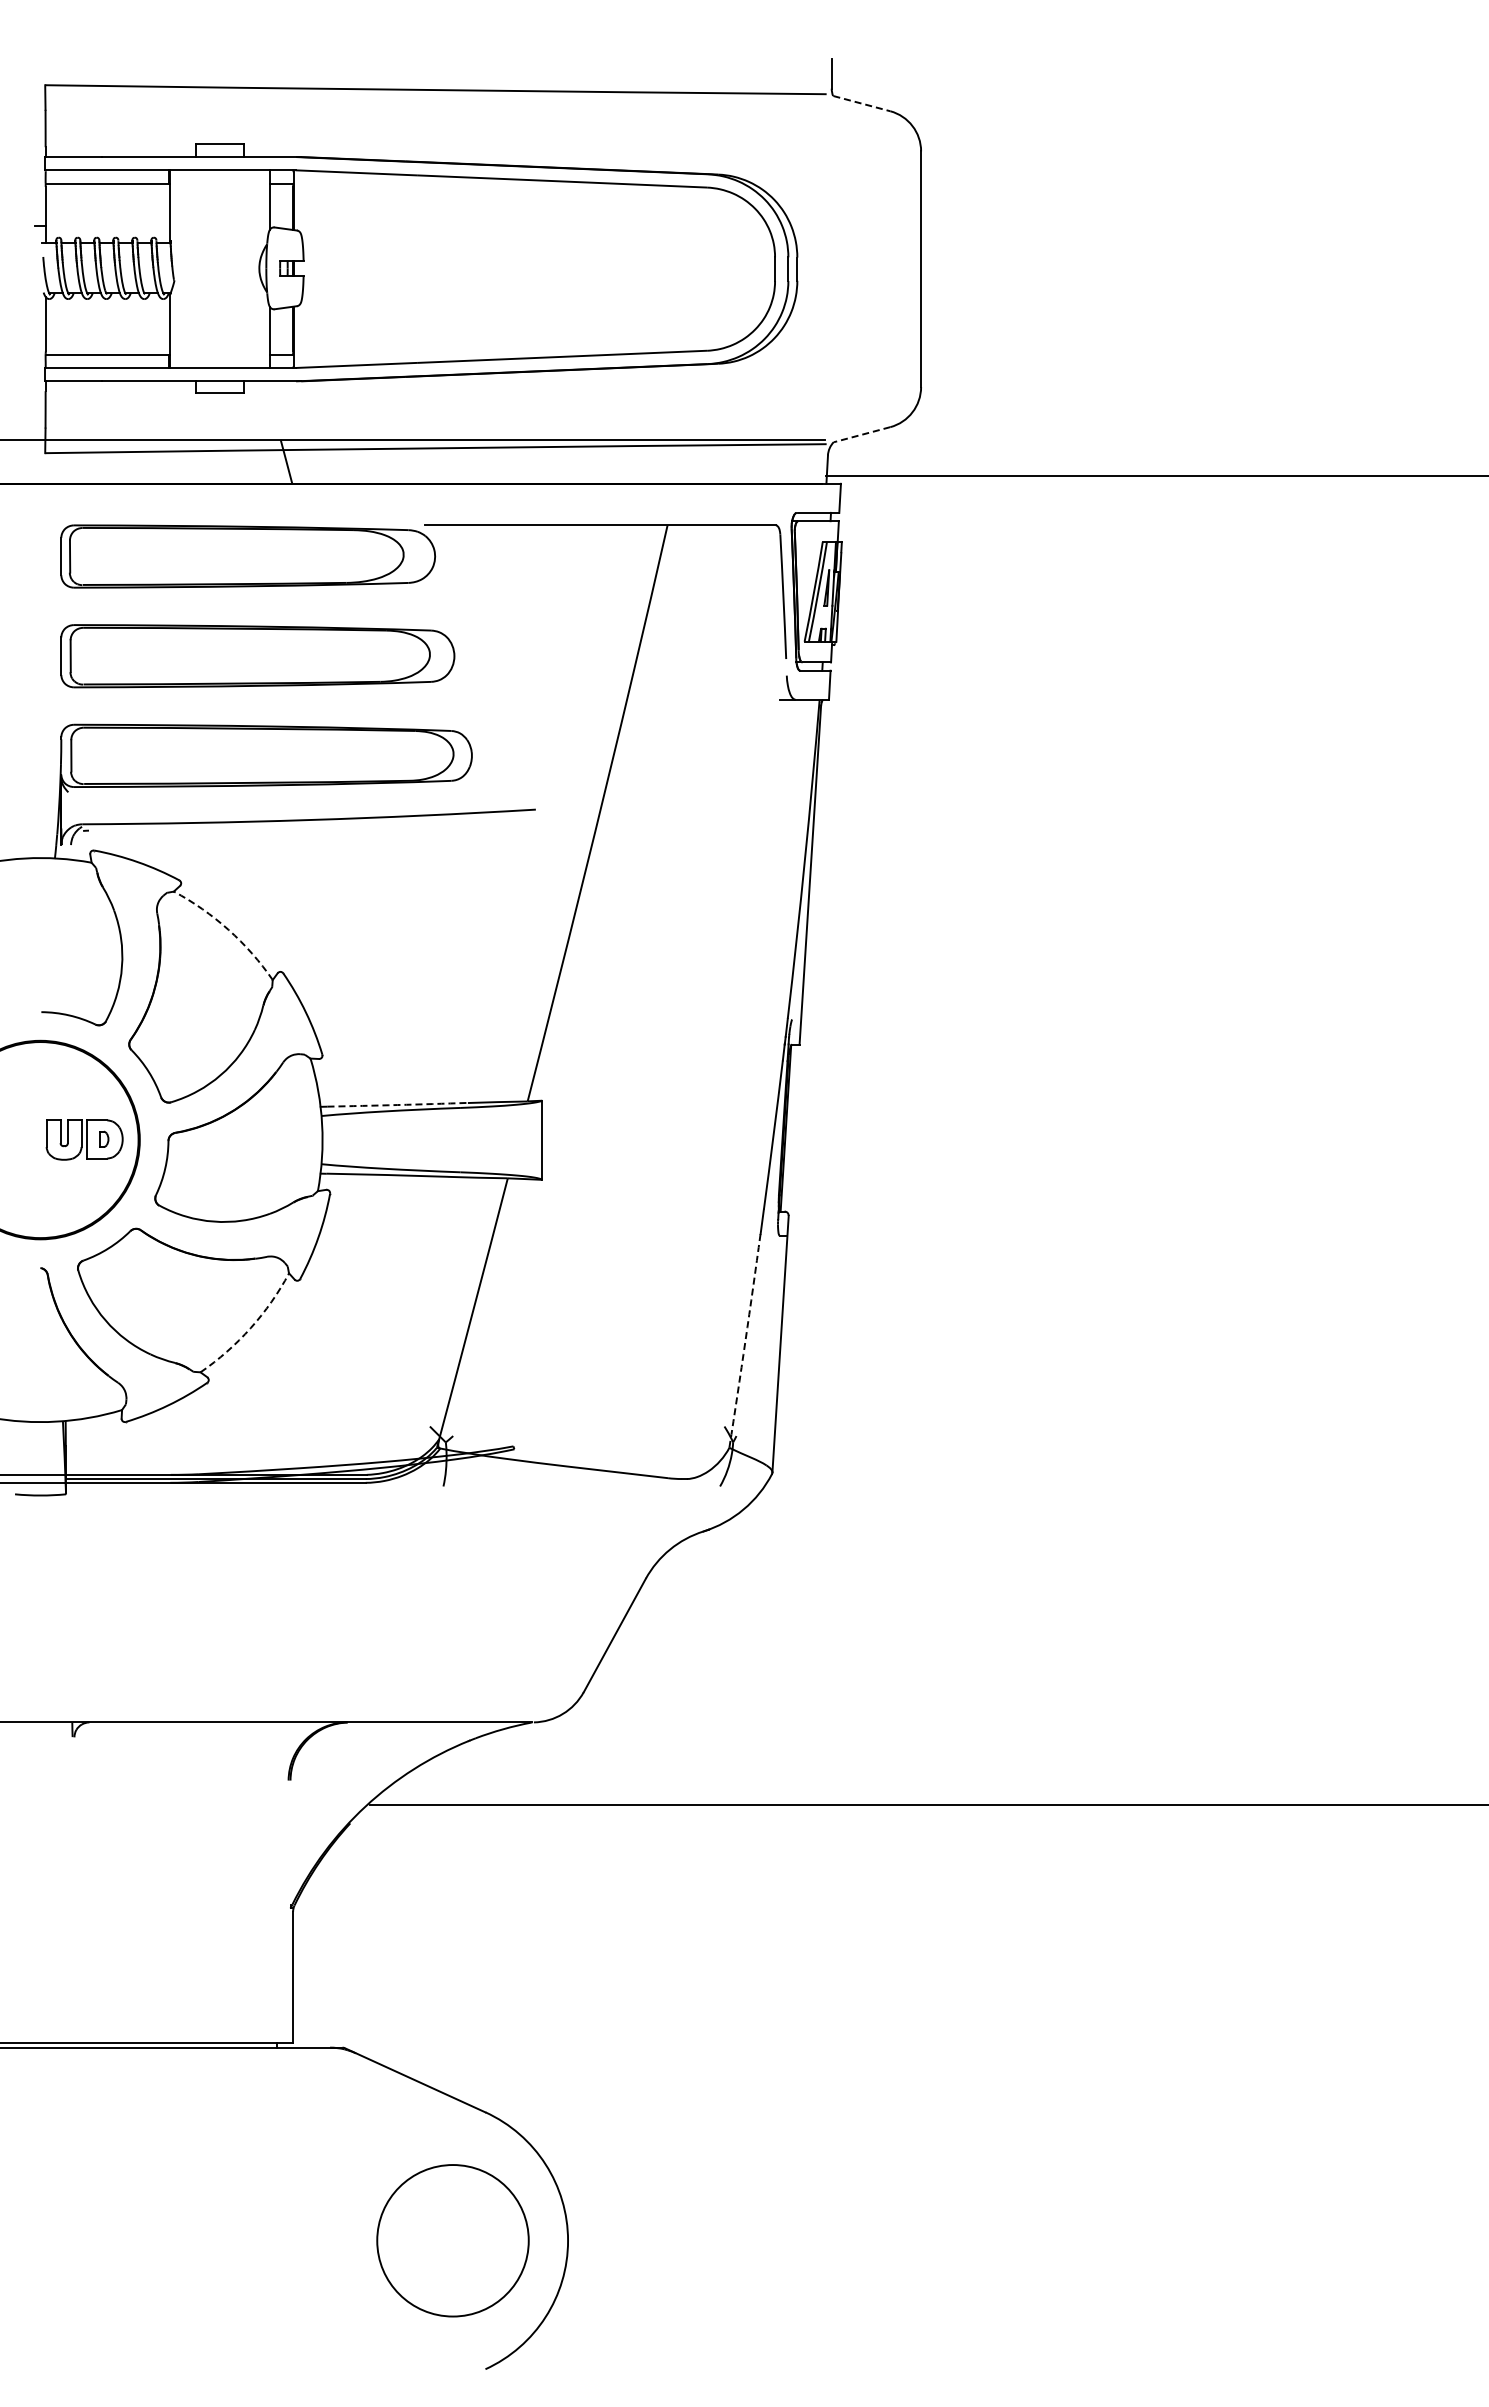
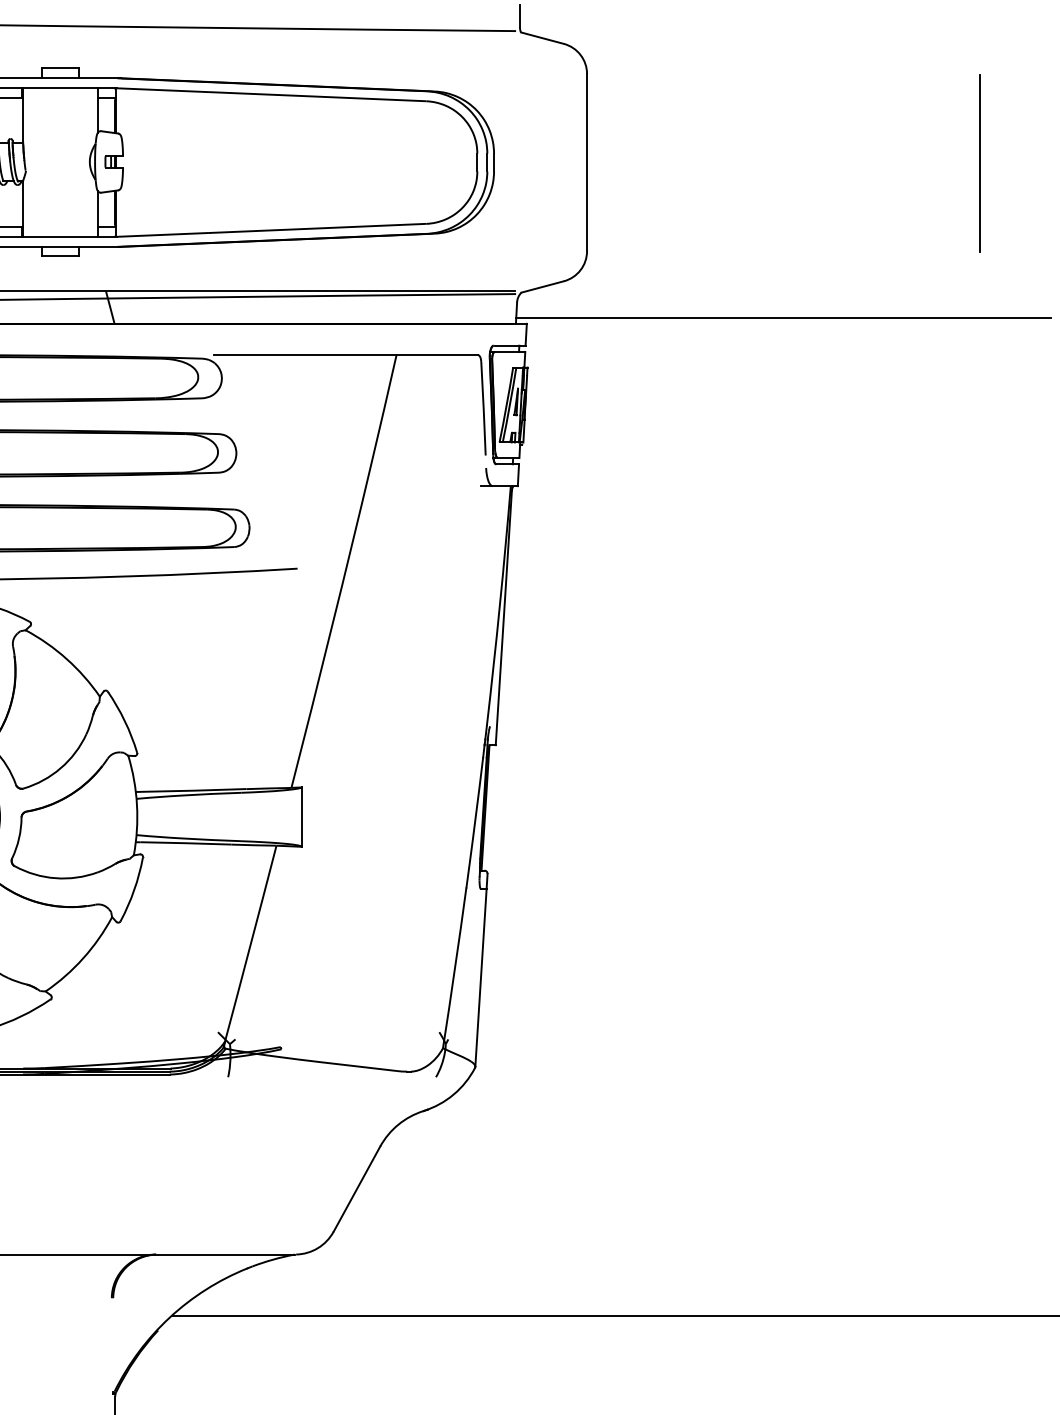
line: (862, 103) -> (543, 38), dashed -> solid
line: (1443, 269) -> (979, 162), added
line: (861, 434) -> (542, 286), dashed -> solid
arc: (228, 929) -> (66, 658), dashed -> solid
arc: (397, 1105) -> (193, 790), dashed -> solid
arc: (250, 1328) -> (83, 958), dashed -> solid
arc: (745, 1340) -> (455, 967), dashed -> solid

